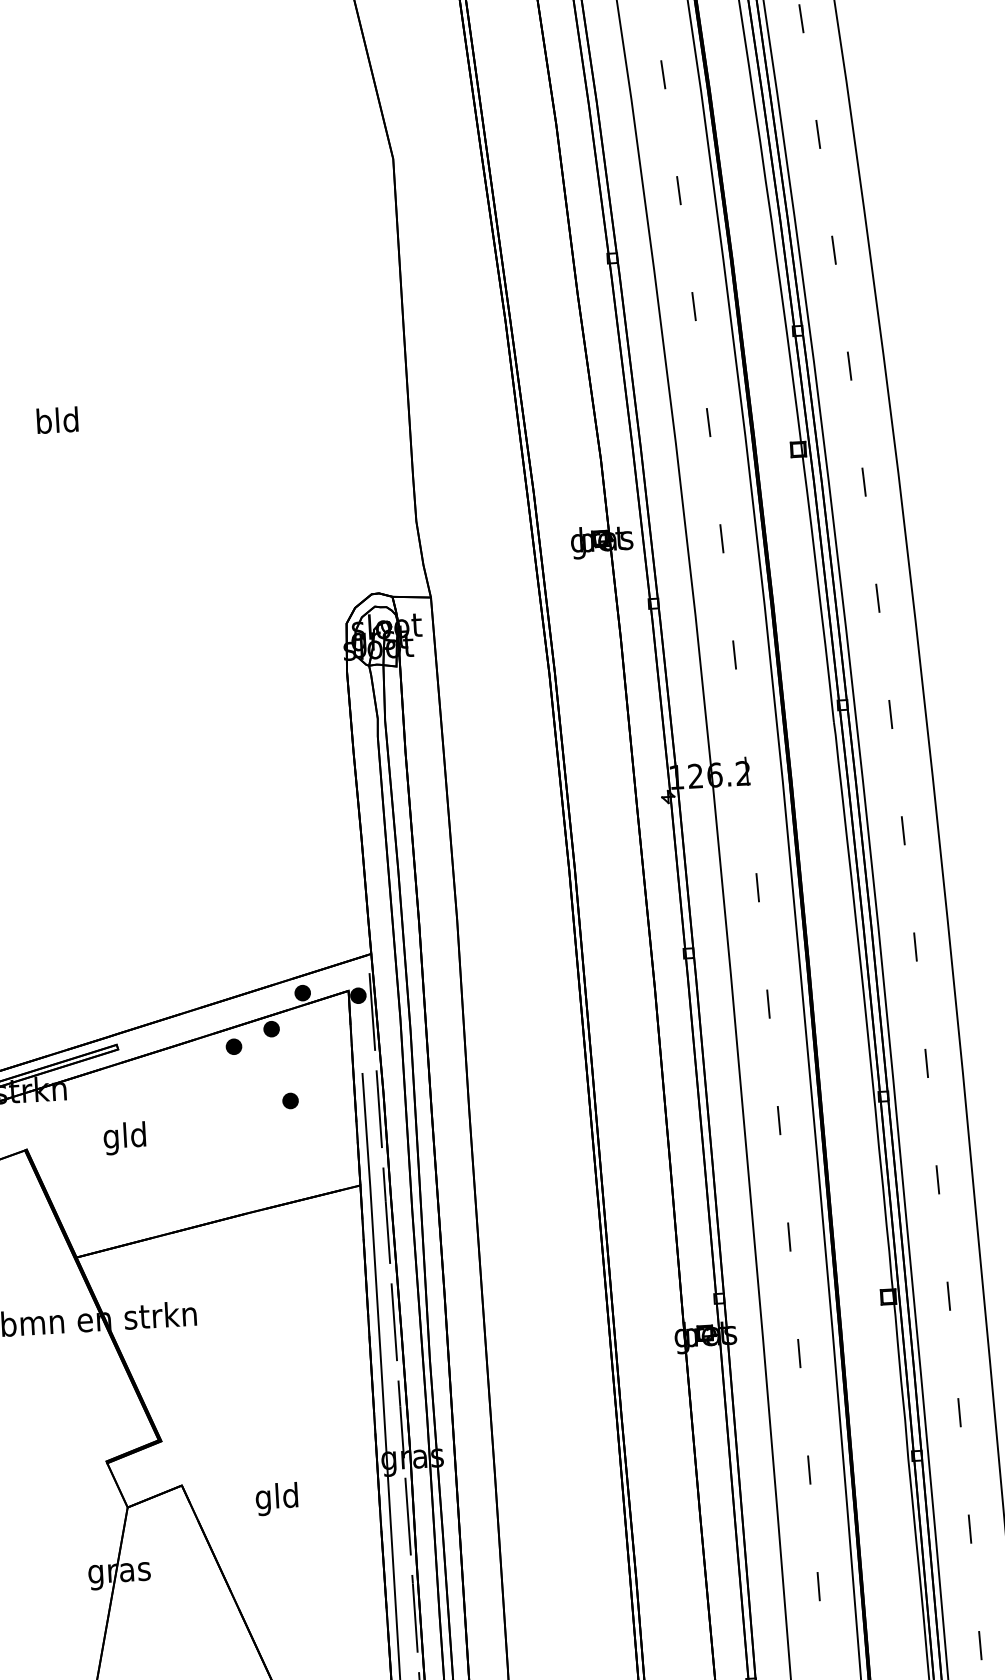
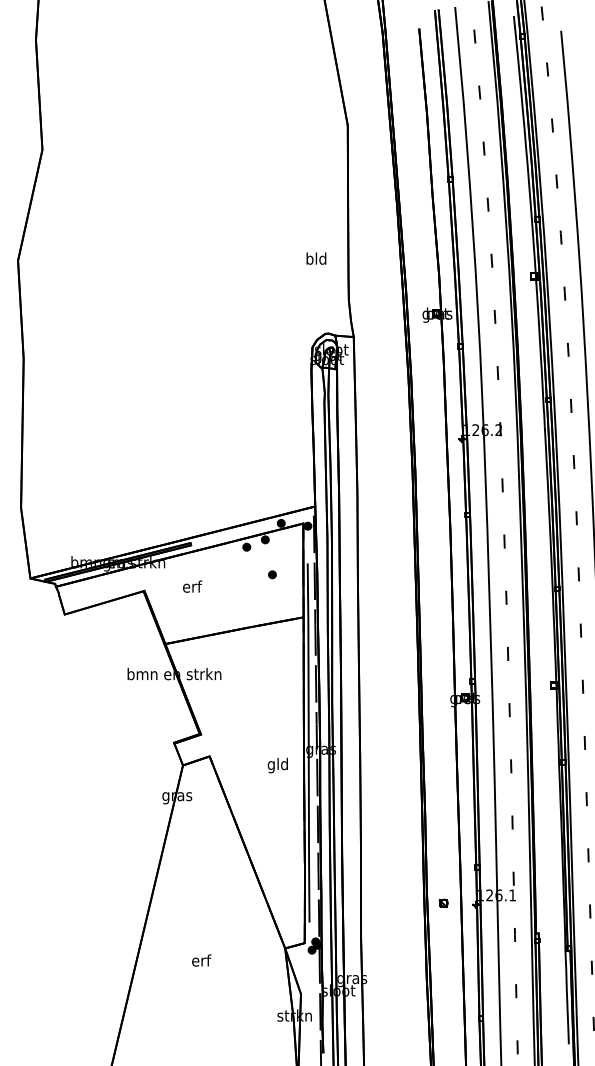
text: (57, 419) -> (316, 258), moved
text: (124, 1136) -> (191, 587), gld -> erf
text: (276, 1499) -> (277, 765), moved

